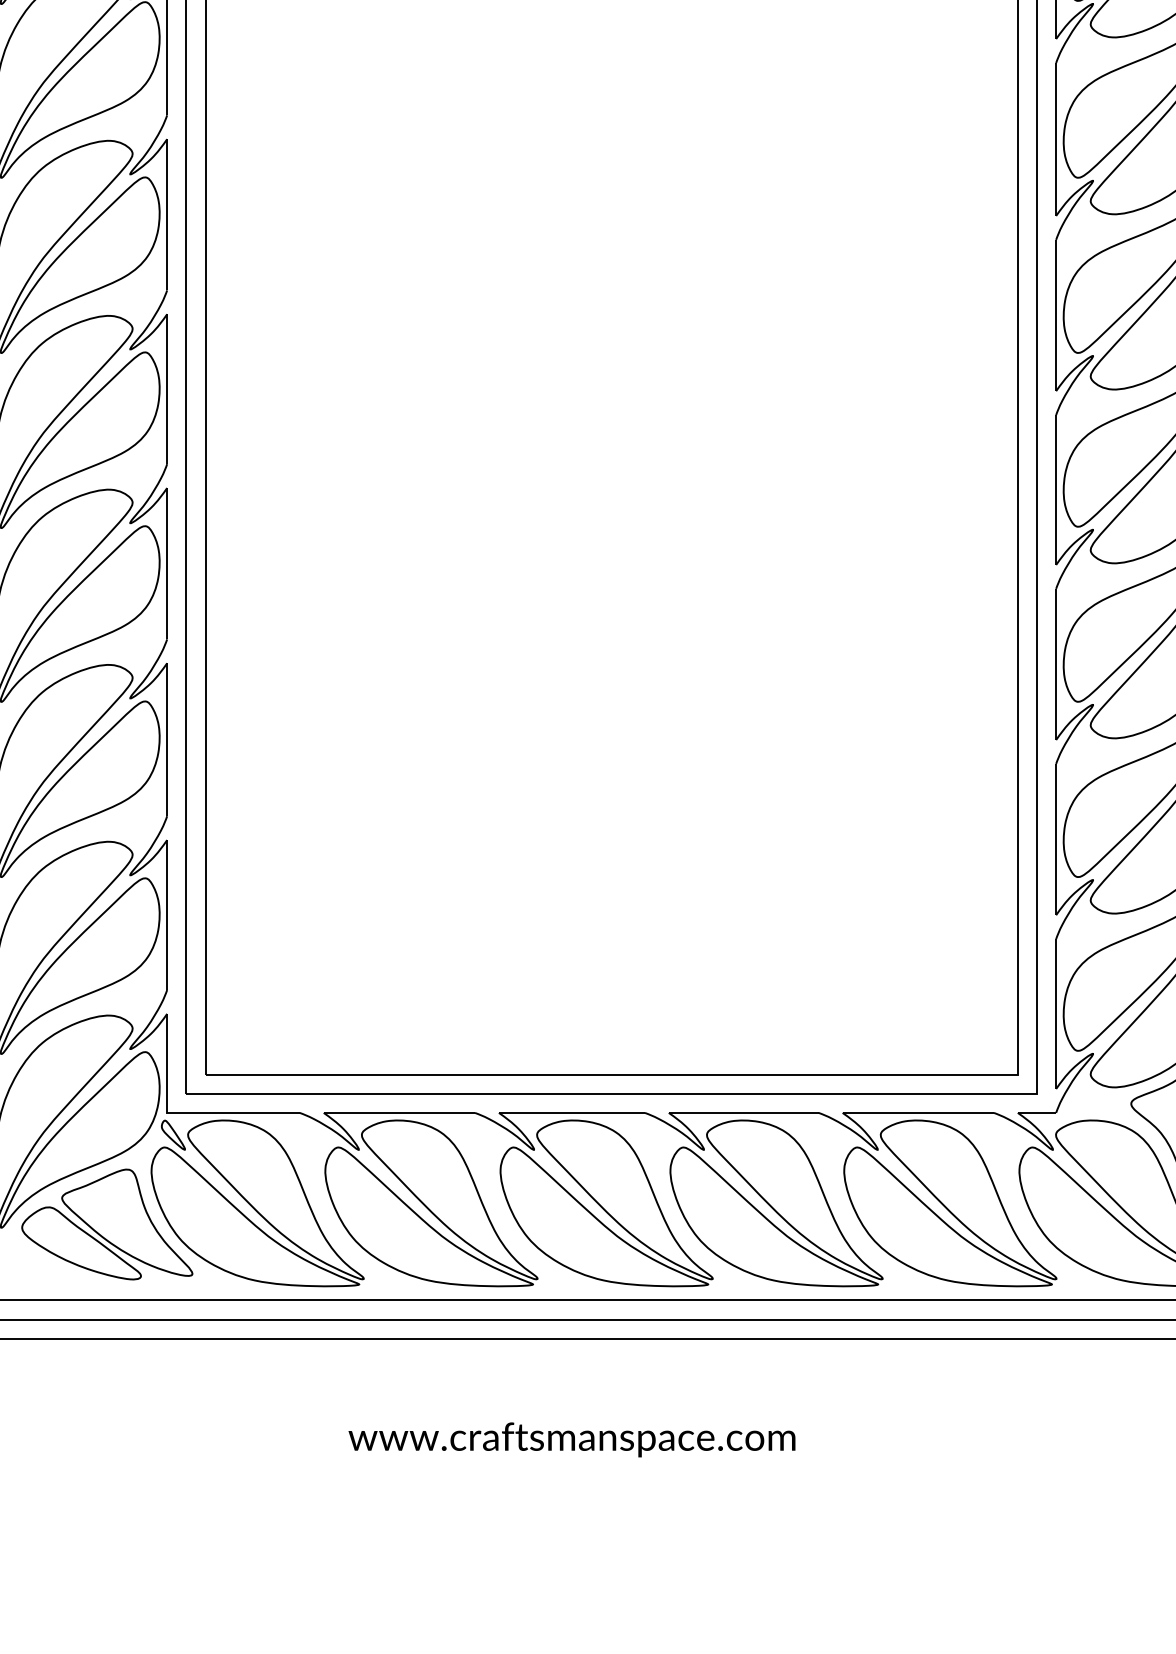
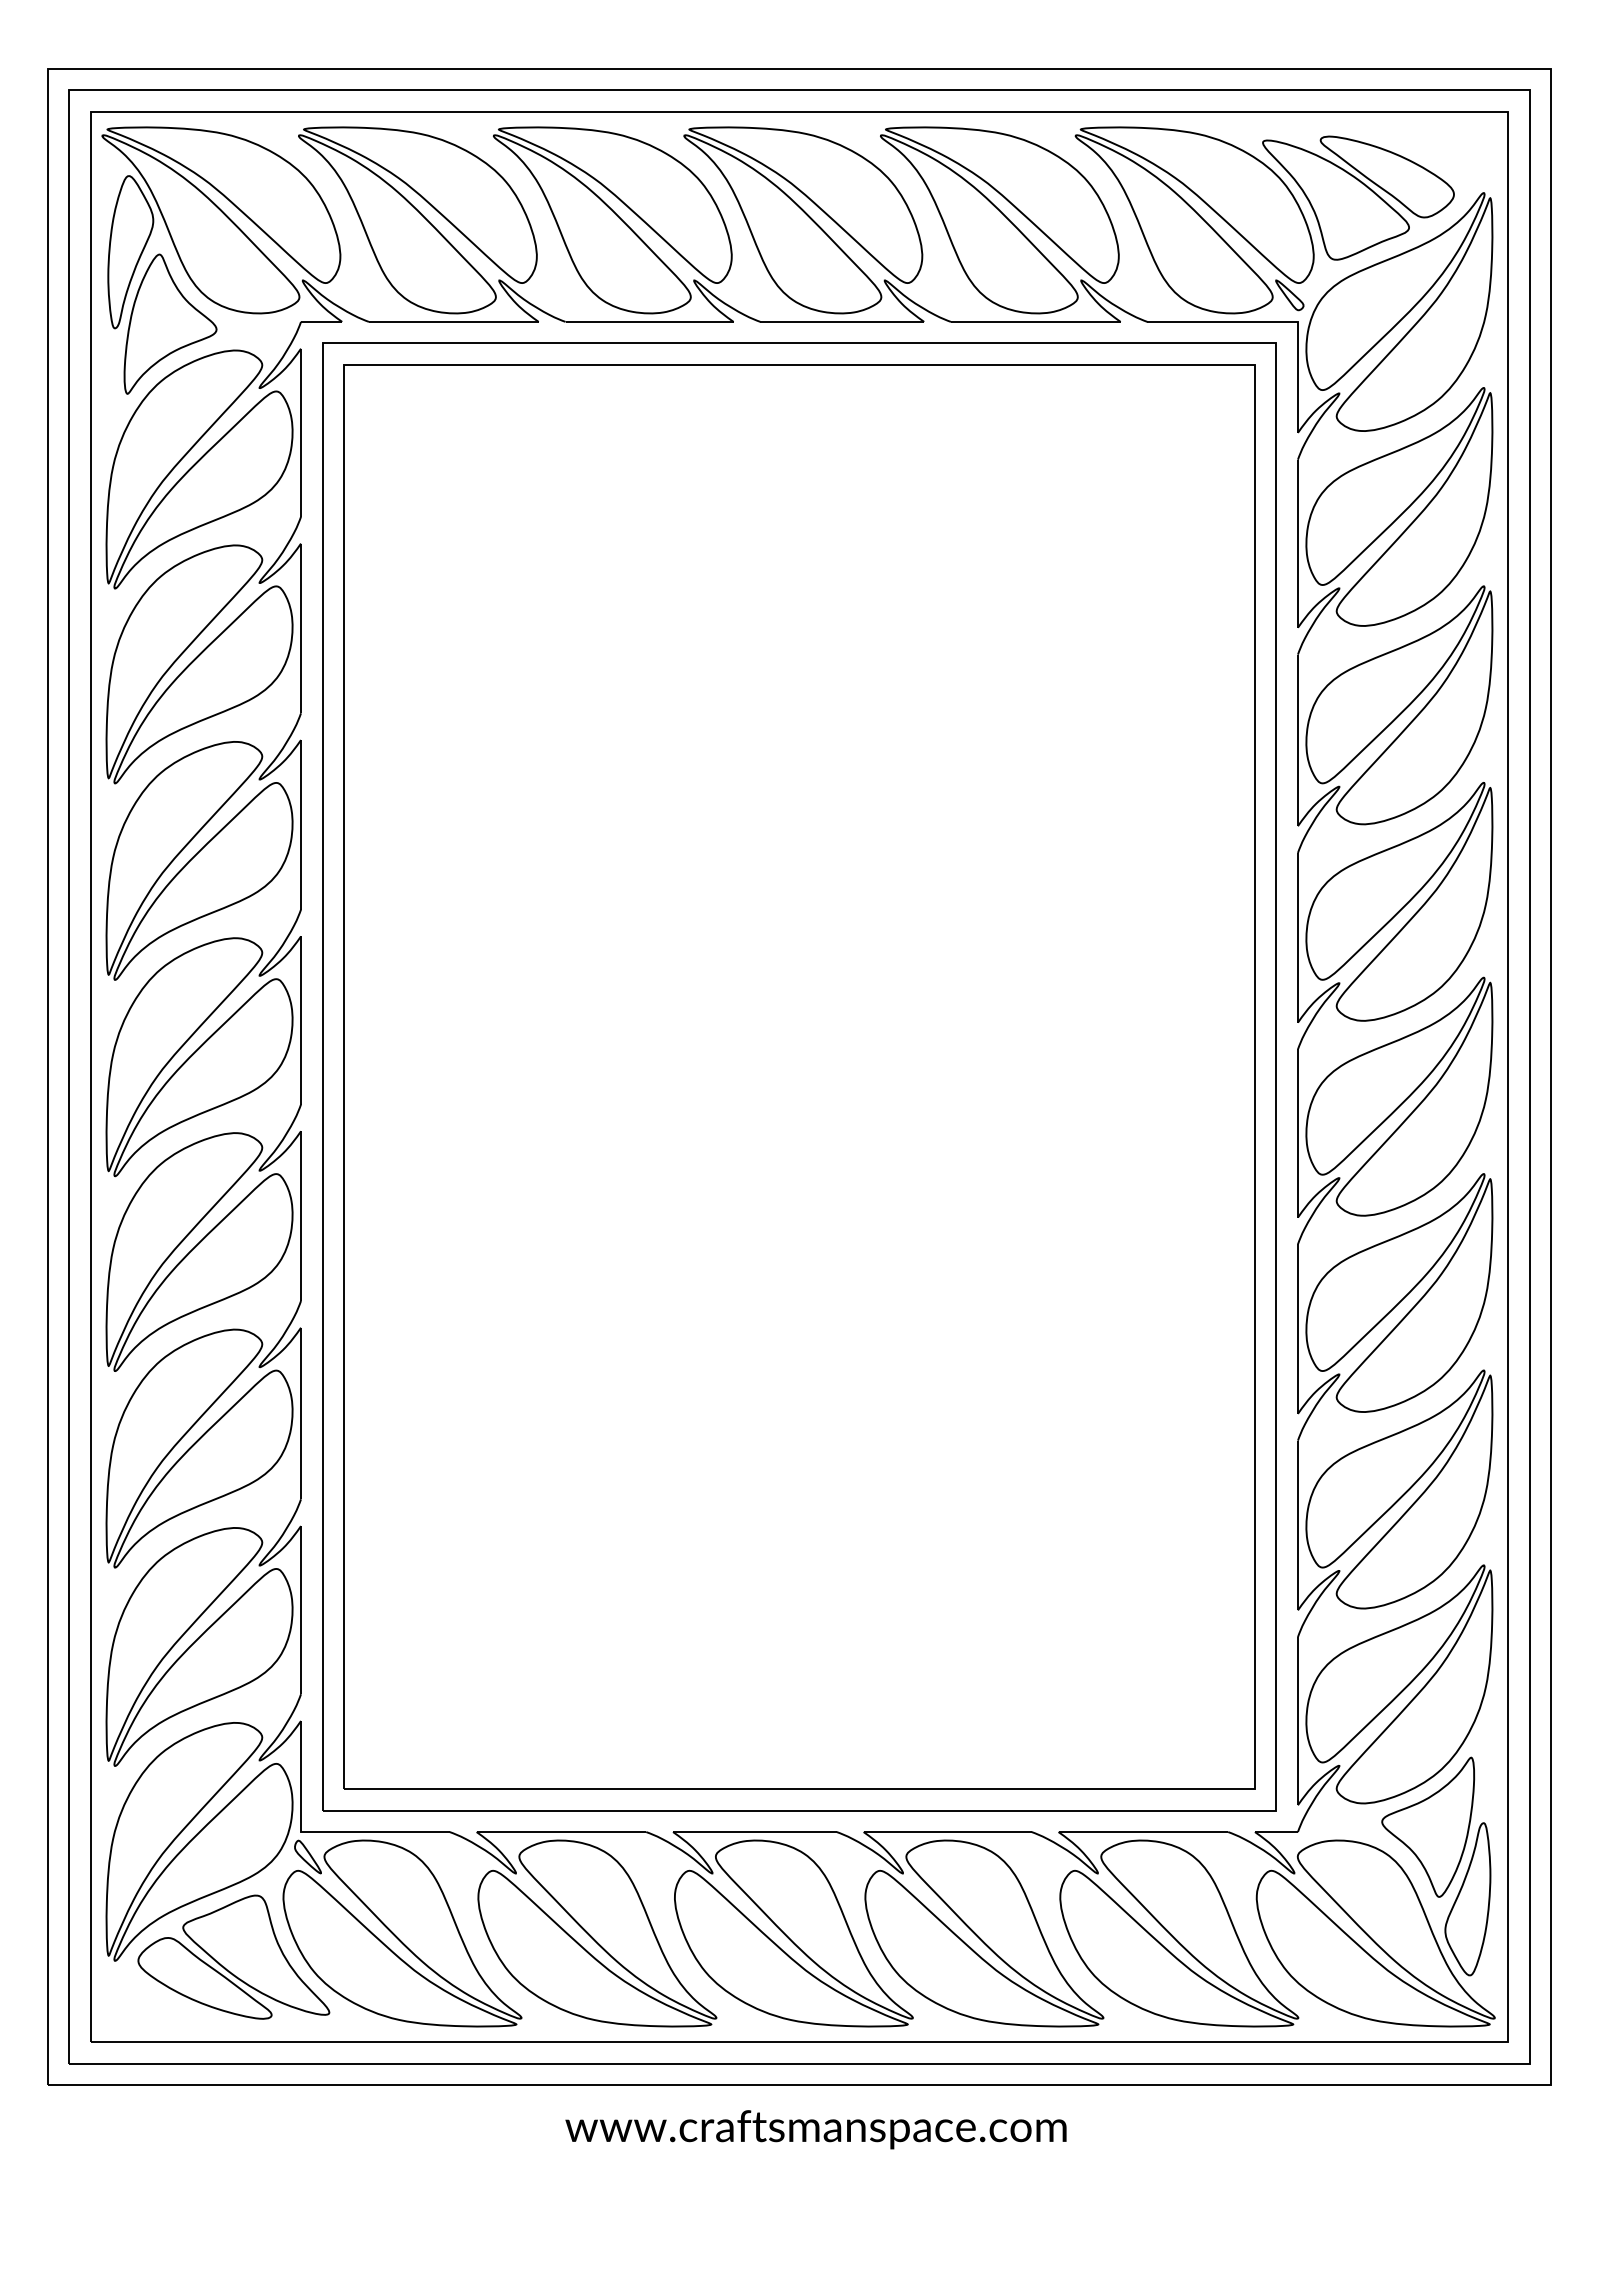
text: (571, 1439) -> (815, 2129), moved

